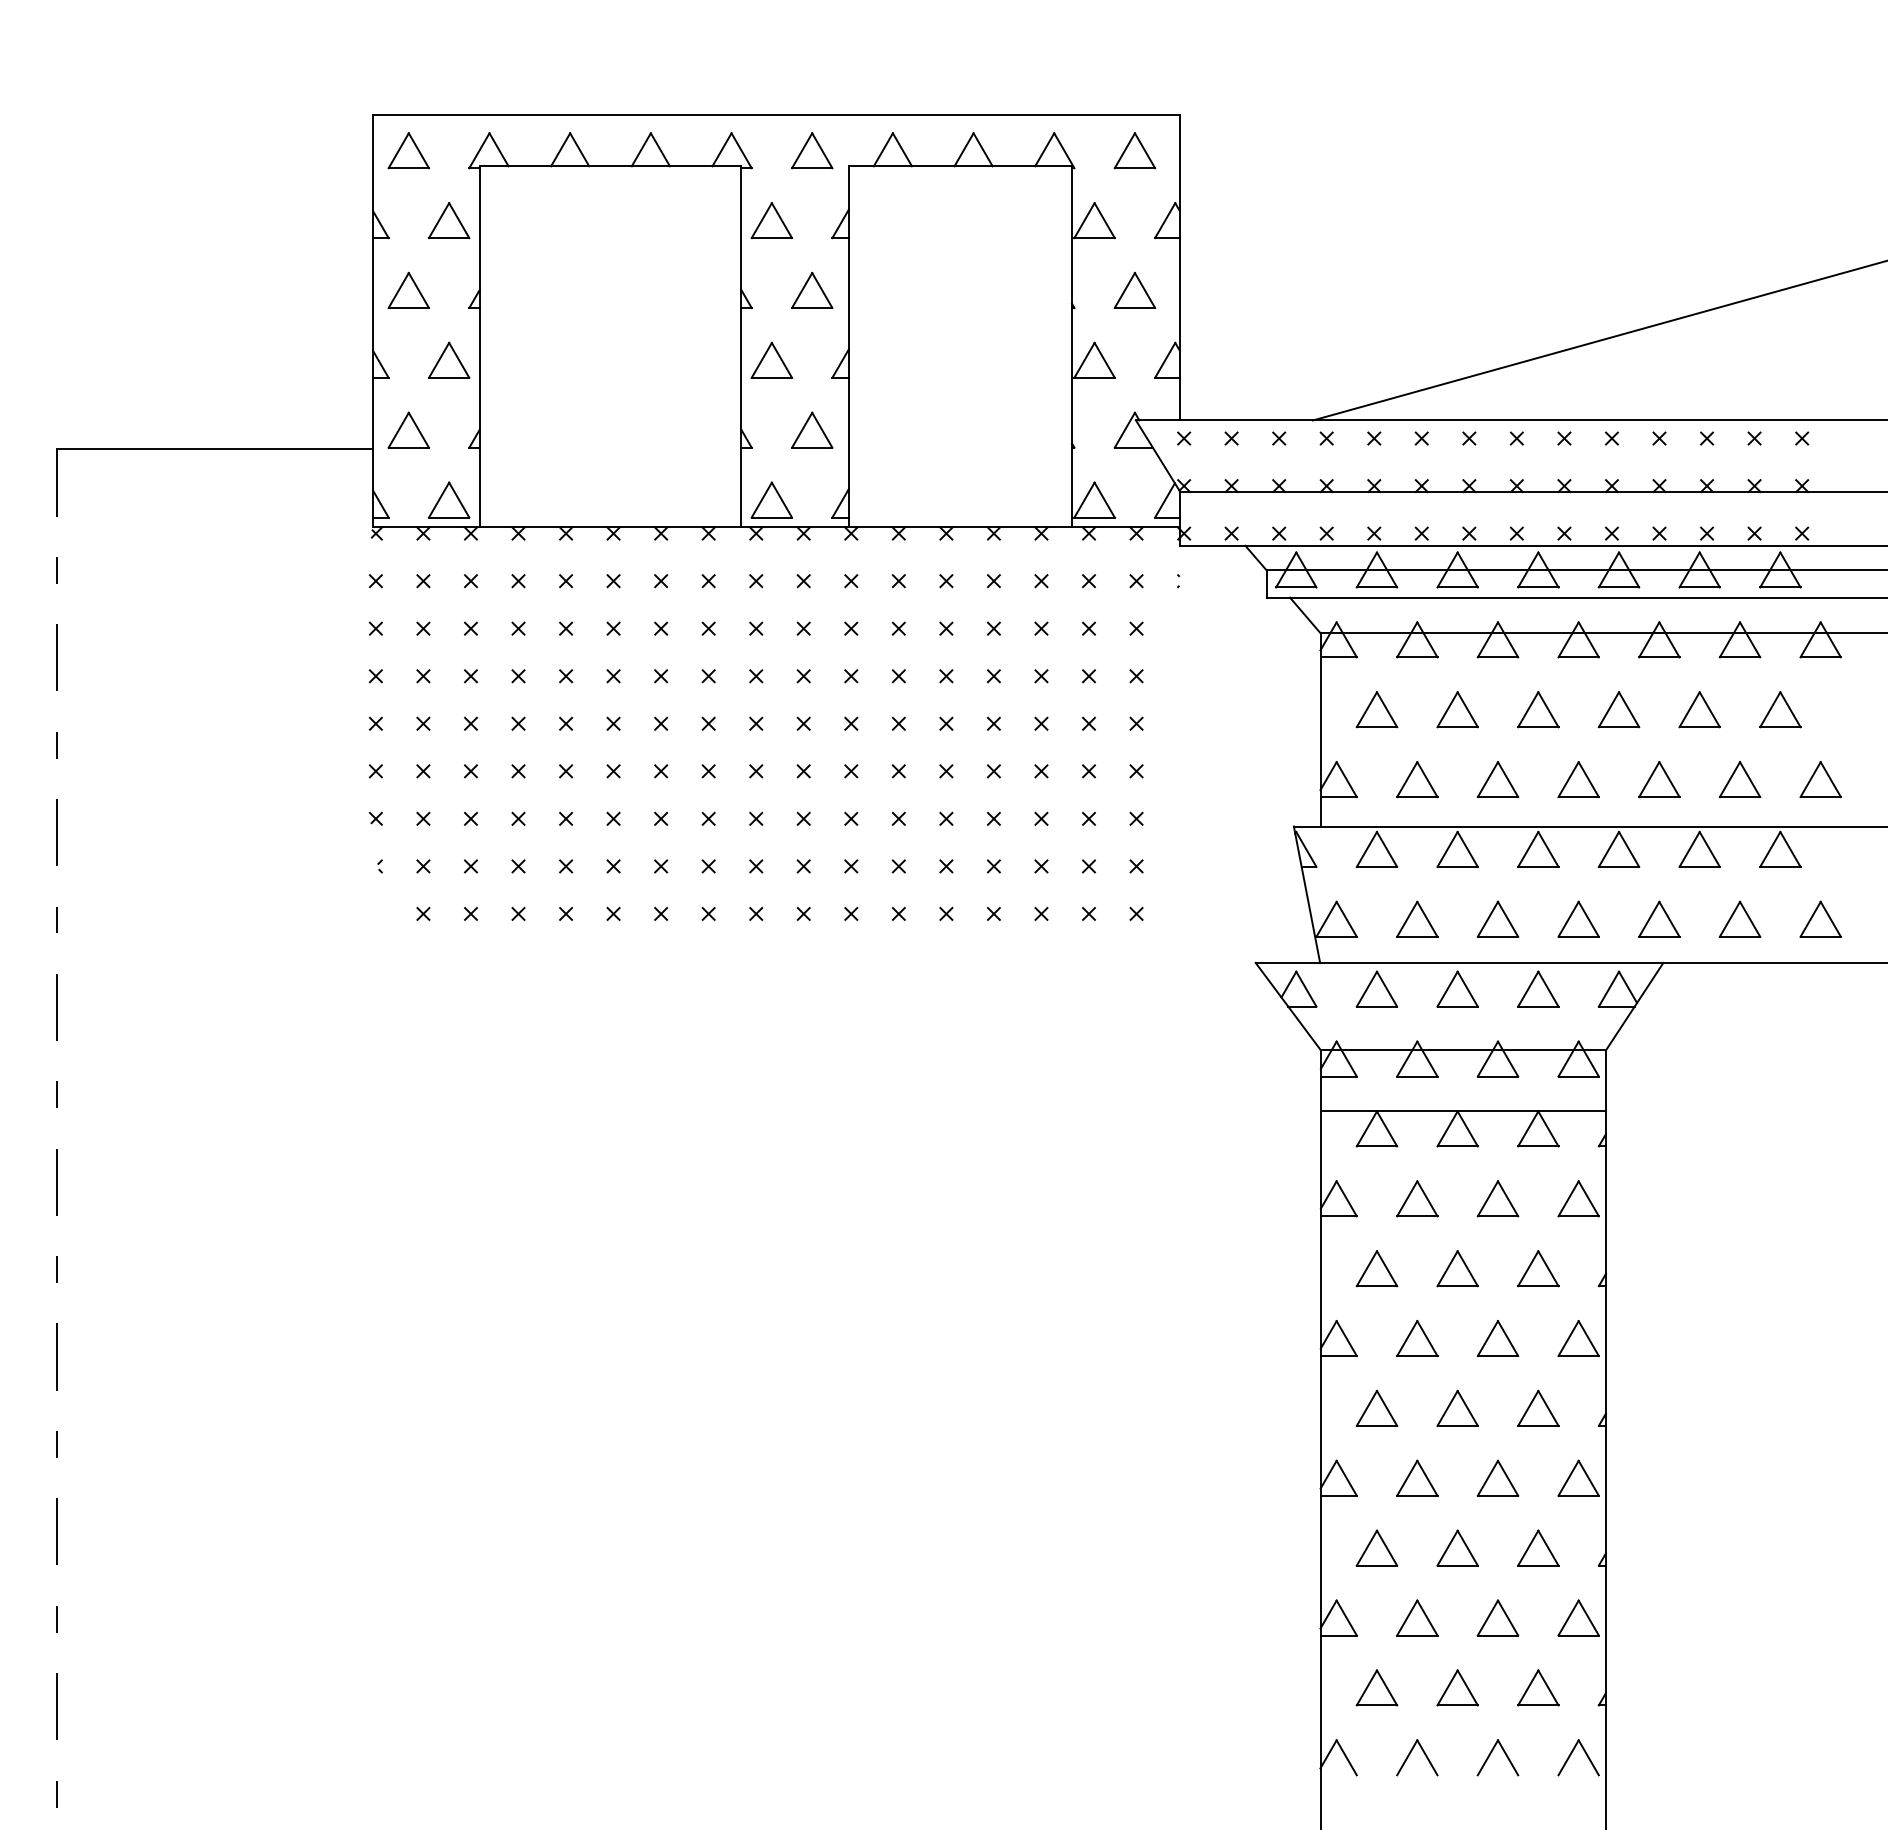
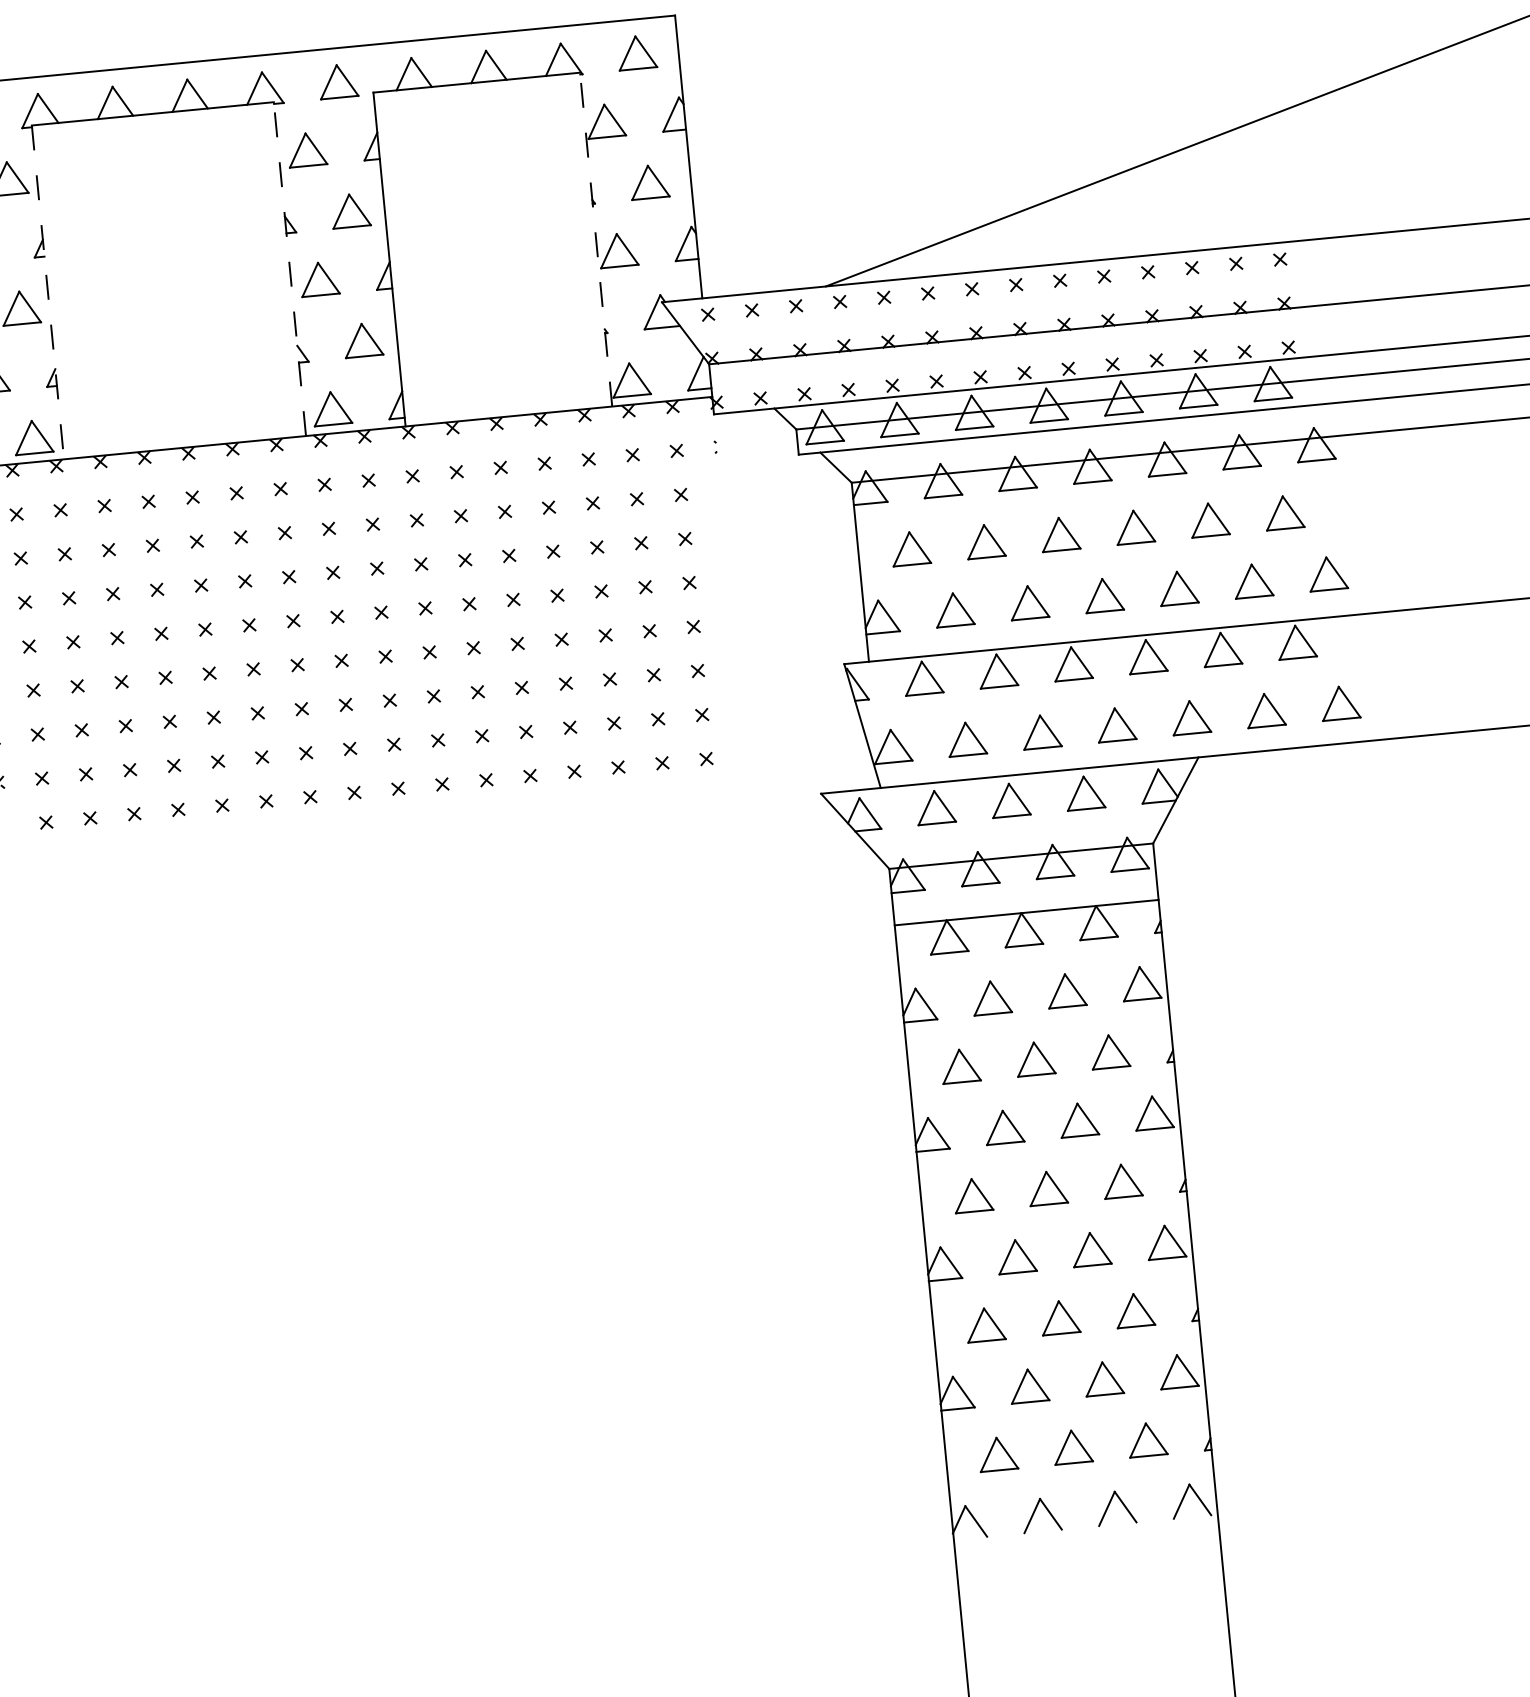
line: (741, 346) -> (290, 268), solid -> dashed
line: (1072, 346) -> (596, 239), solid -> dashed
line: (479, 347) -> (47, 293), solid -> dashed

